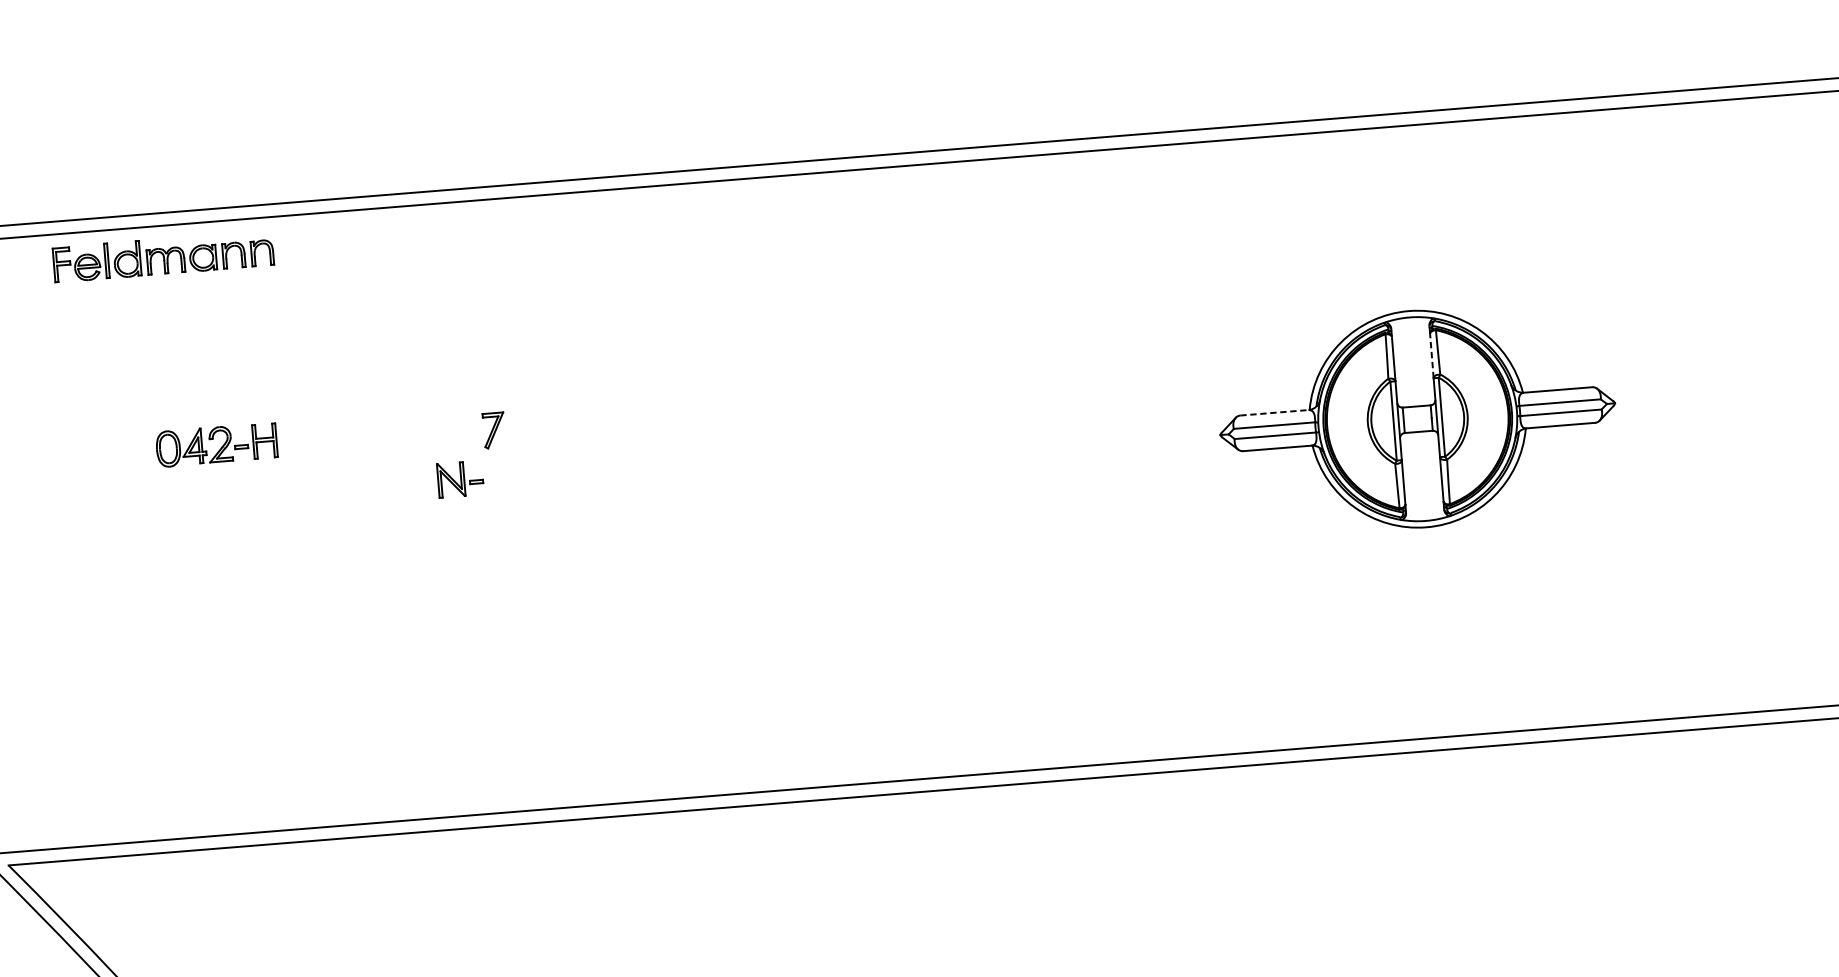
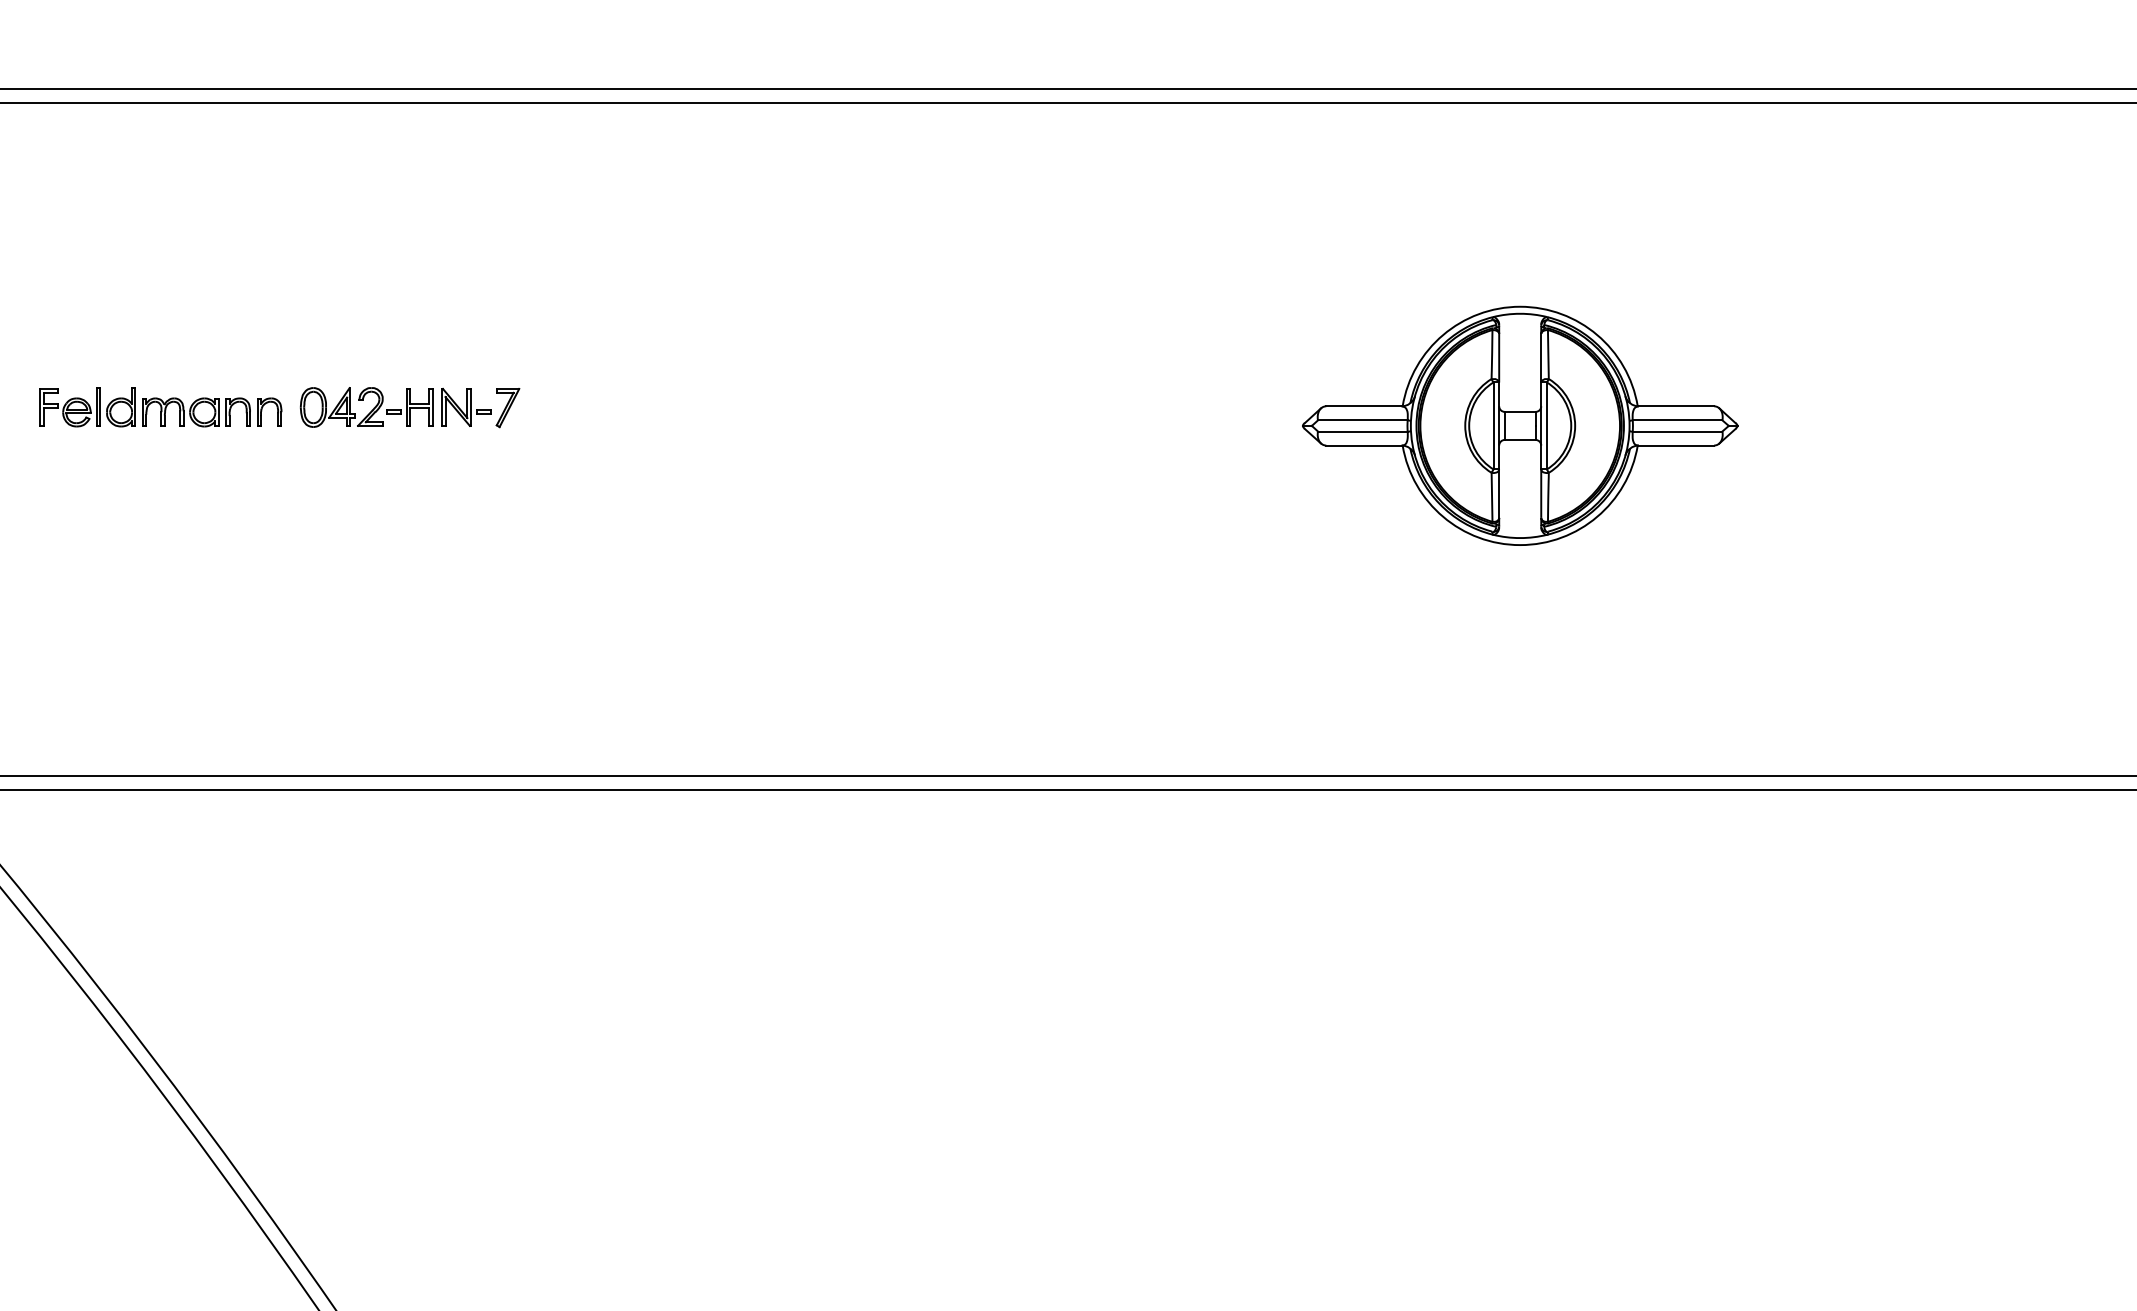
part: (163, 256) -> (160, 407), moved
line: (1432, 355) -> (1541, 357), dashed -> solid
line: (1274, 413) -> (1363, 406), dashed -> solid
part: (493, 431) -> (507, 408), moved
part: (216, 445) -> (366, 407), moved

